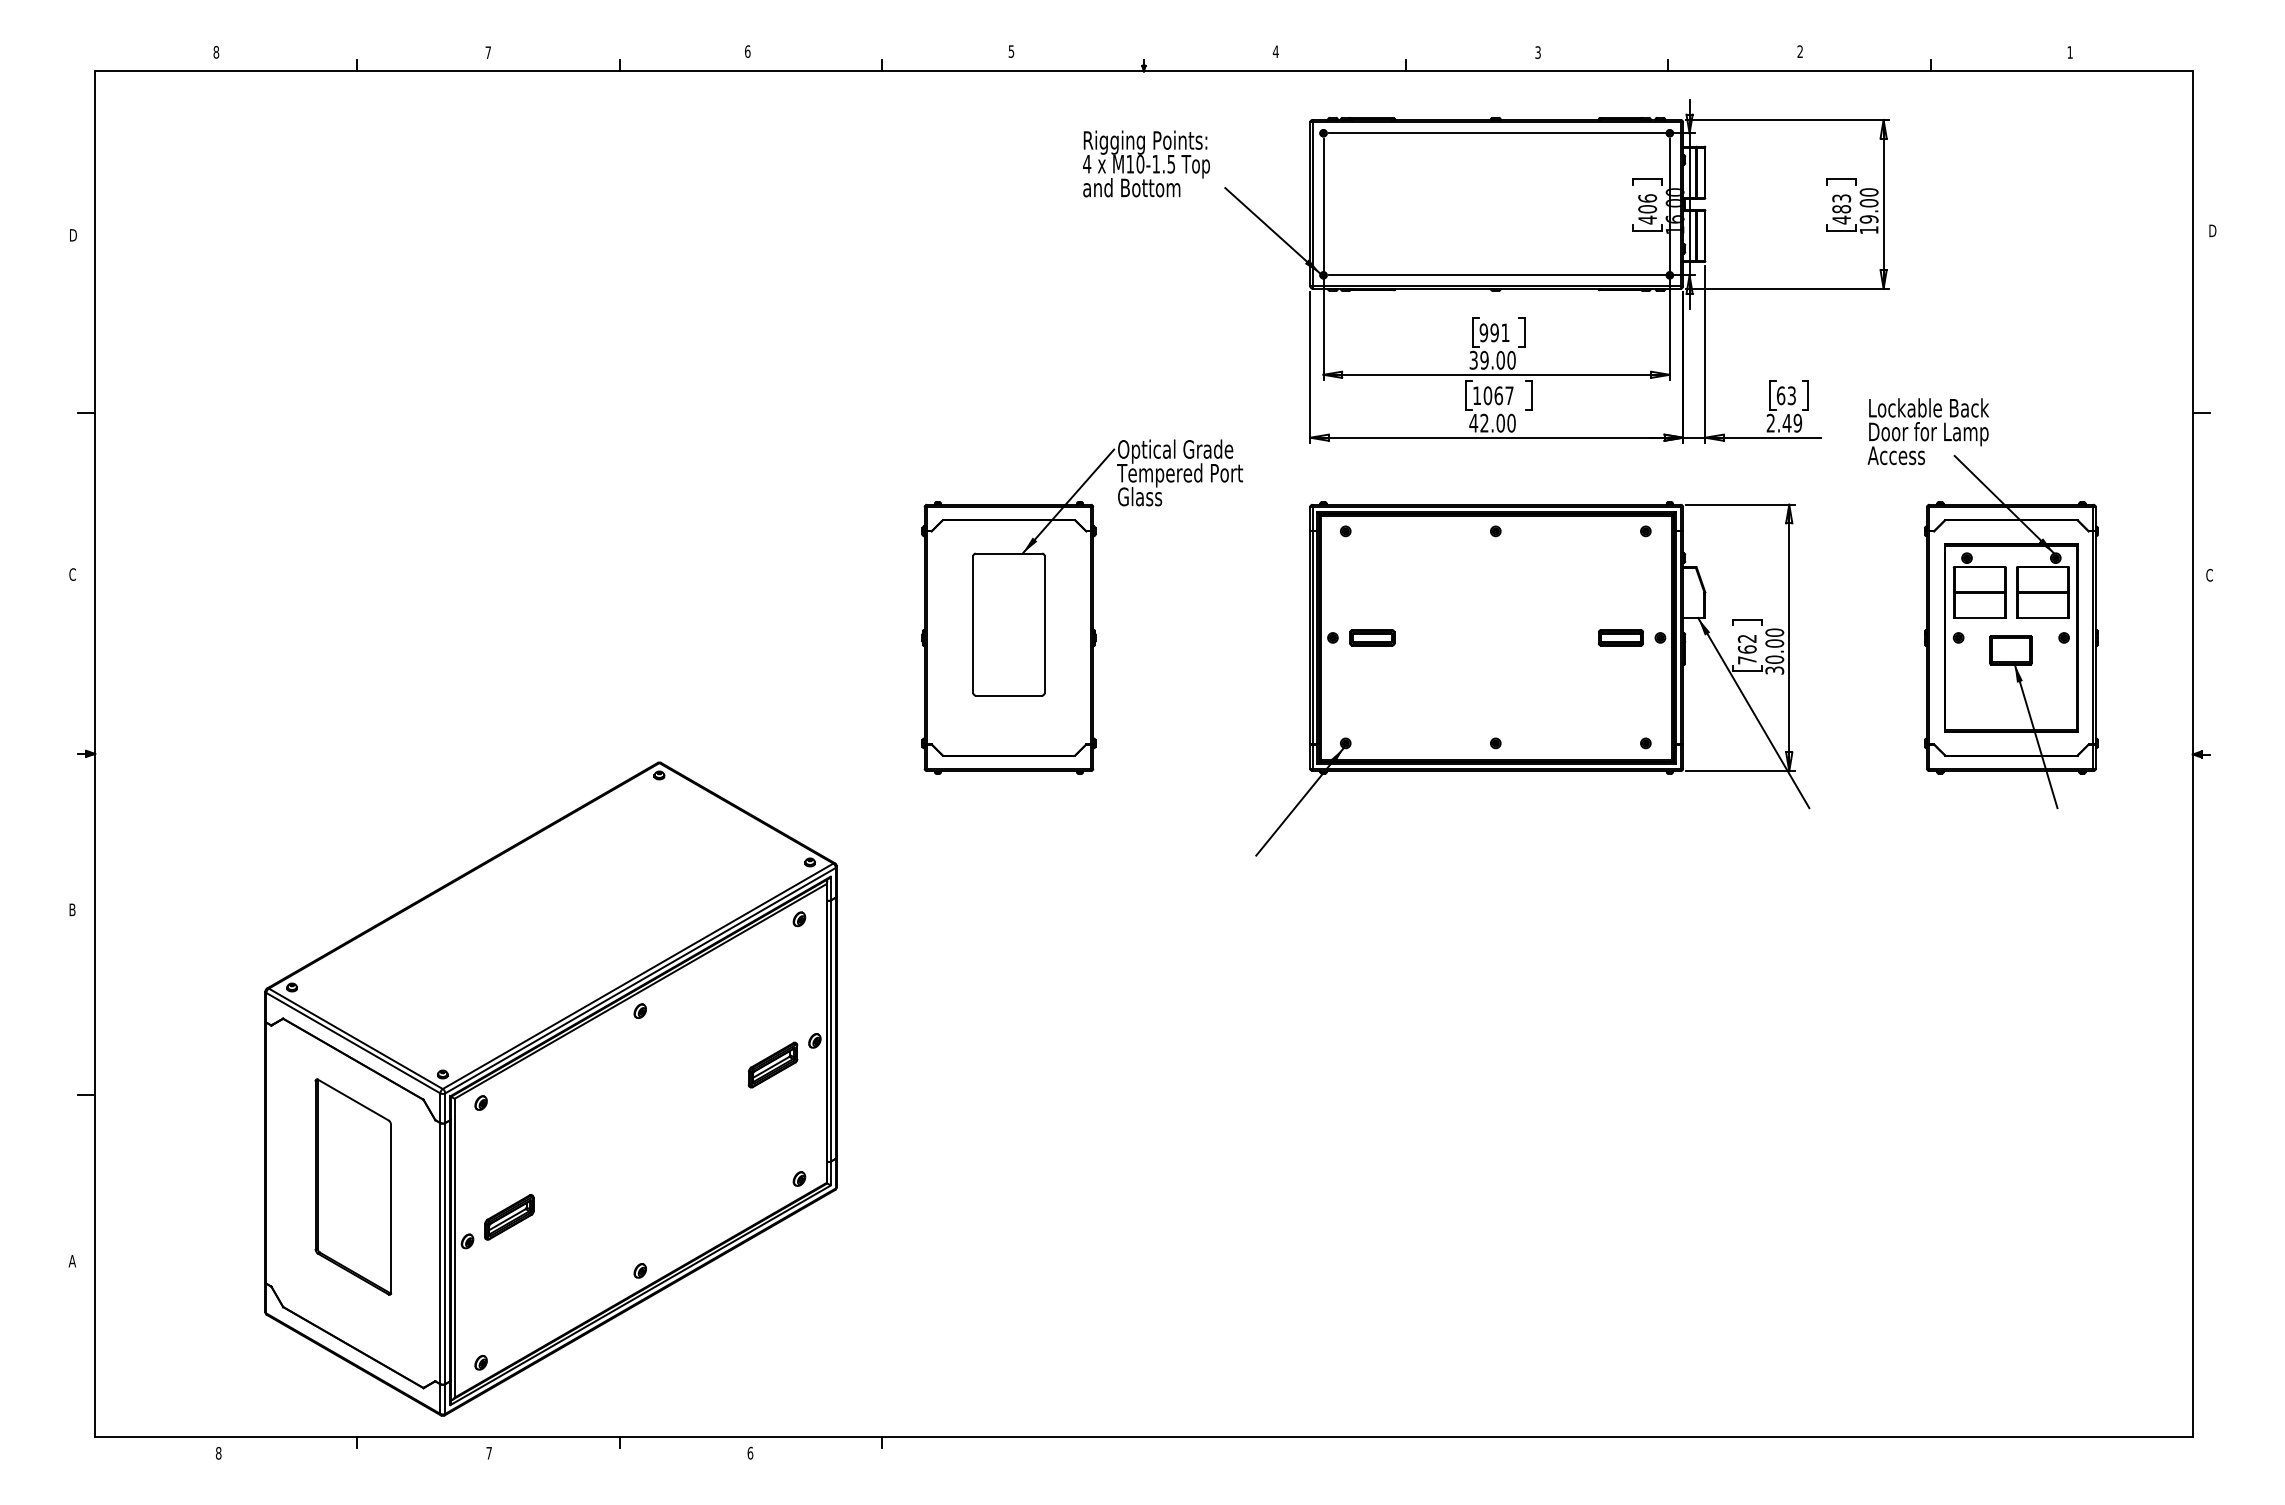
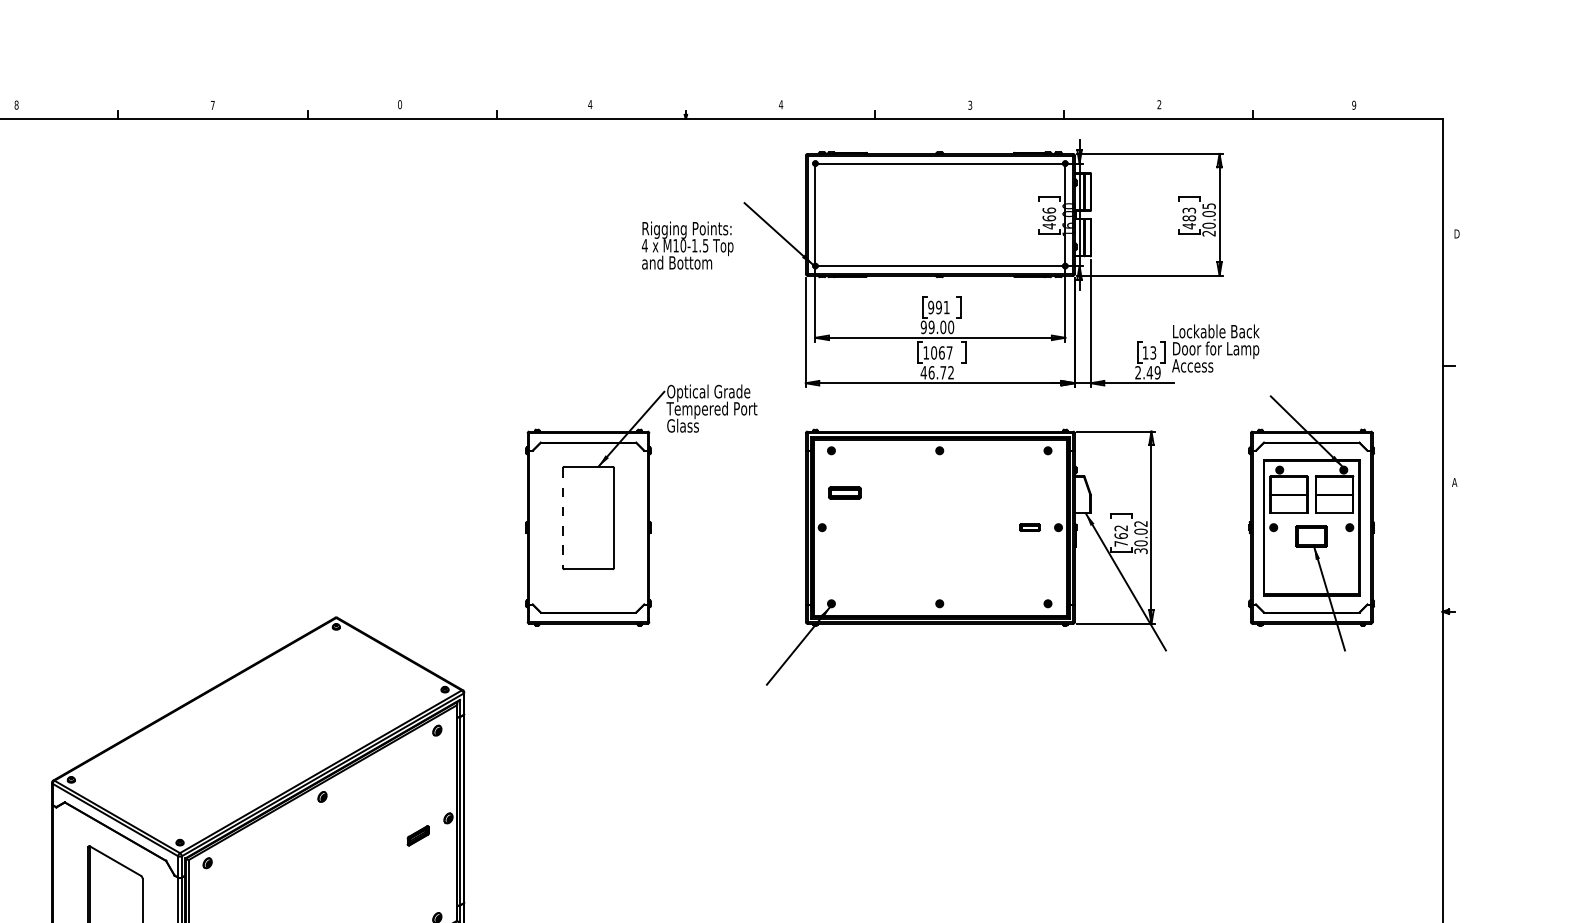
text: (747, 51) -> (399, 104), 6 -> 0
text: (1011, 51) -> (590, 104), 5 -> 4
text: (2069, 52) -> (1353, 105), 1 -> 9
text: (1146, 163) -> (687, 245), moved
text: (1647, 209) -> (1049, 218), 406 -> 466
text: (1868, 211) -> (1208, 219), 19.00 -> 20.05
text: (1473, 360) -> (923, 327), 39.00 -> 99.00
text: (1780, 395) -> (1145, 352), 63 -> 13
text: (1497, 422) -> (940, 372), 42.00 -> 46.72
text: (1927, 431) -> (1215, 348), moved
text: (2209, 574) -> (1454, 481), C -> A
line: (973, 624) -> (562, 517), solid -> dashed
text: (1774, 632) -> (1140, 523), 30.00 -> 30.02
part: (1372, 637) -> (845, 492), moved
part: (1620, 637) -> (1029, 527), size x0.6
part: (772, 1064) -> (417, 835), size x0.6

